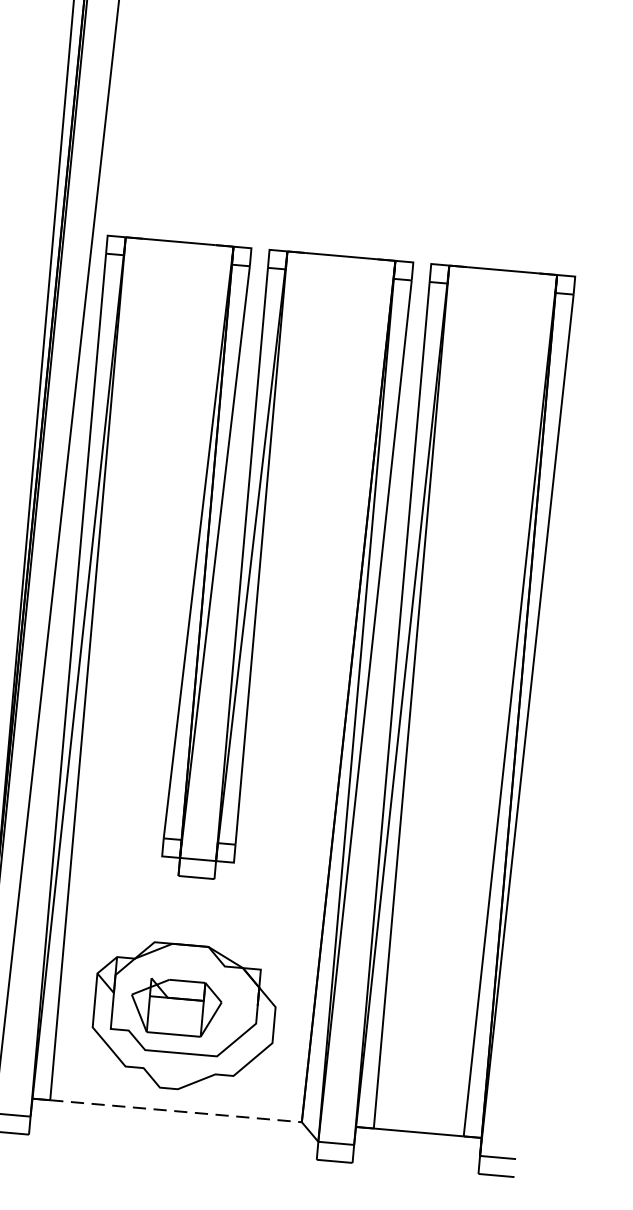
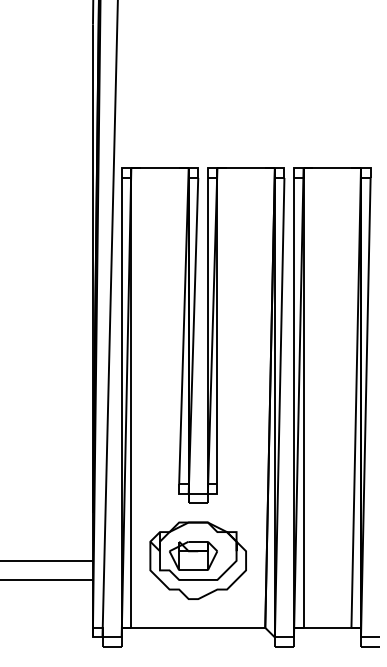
part: (182, 1016) -> (197, 560), moved
line: (176, 1110) -> (198, 627), dashed -> solid

